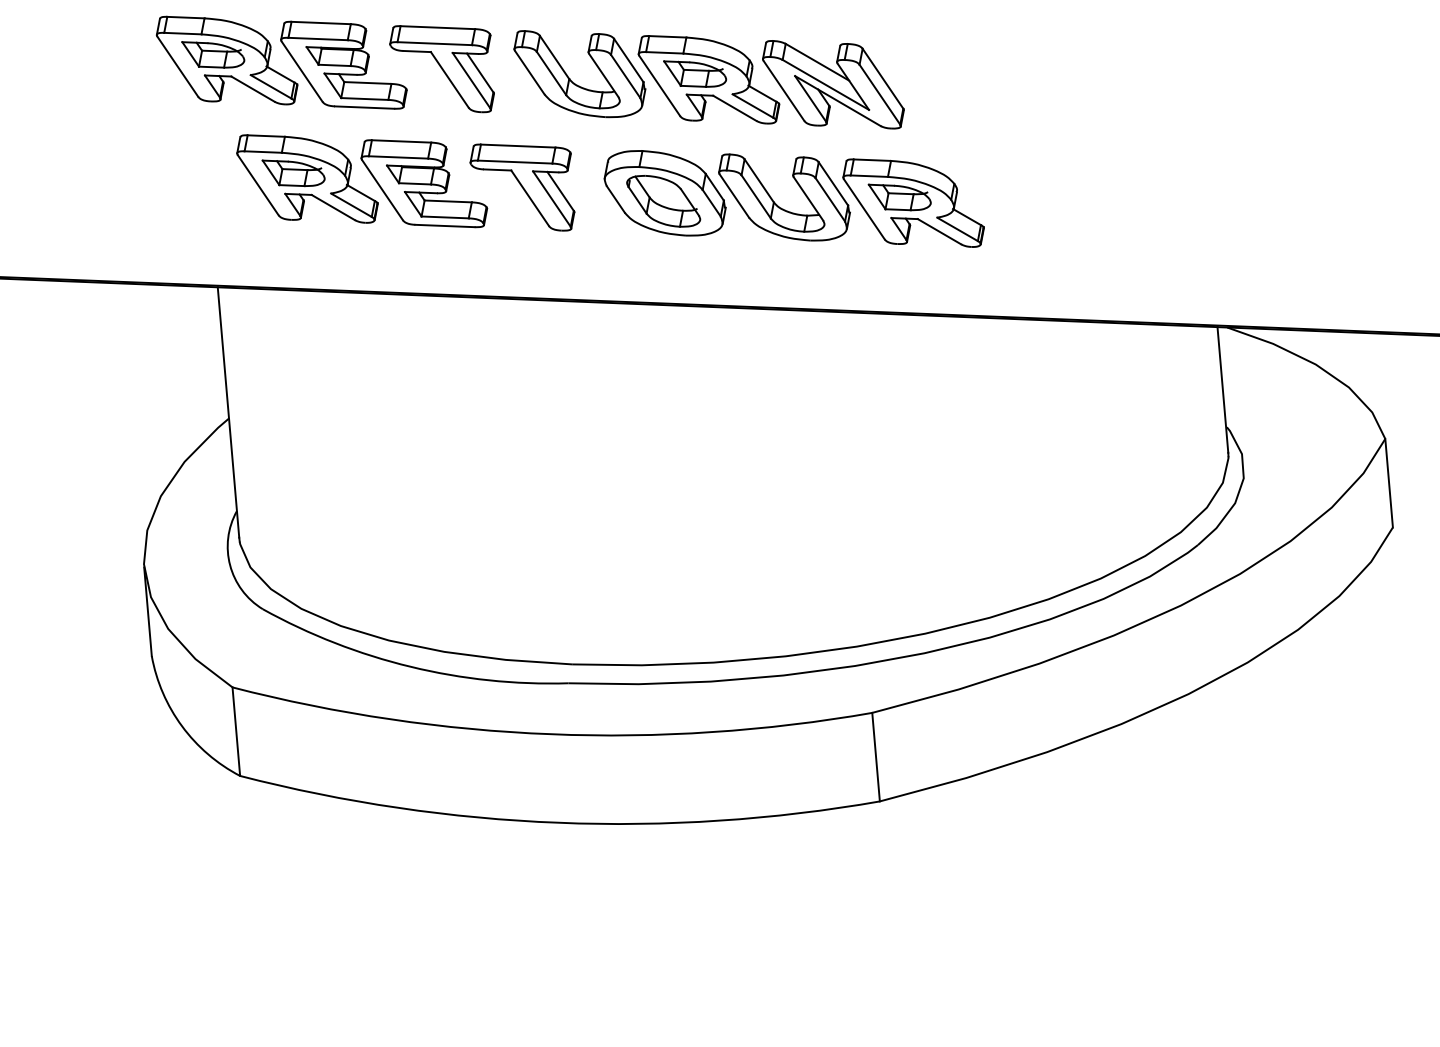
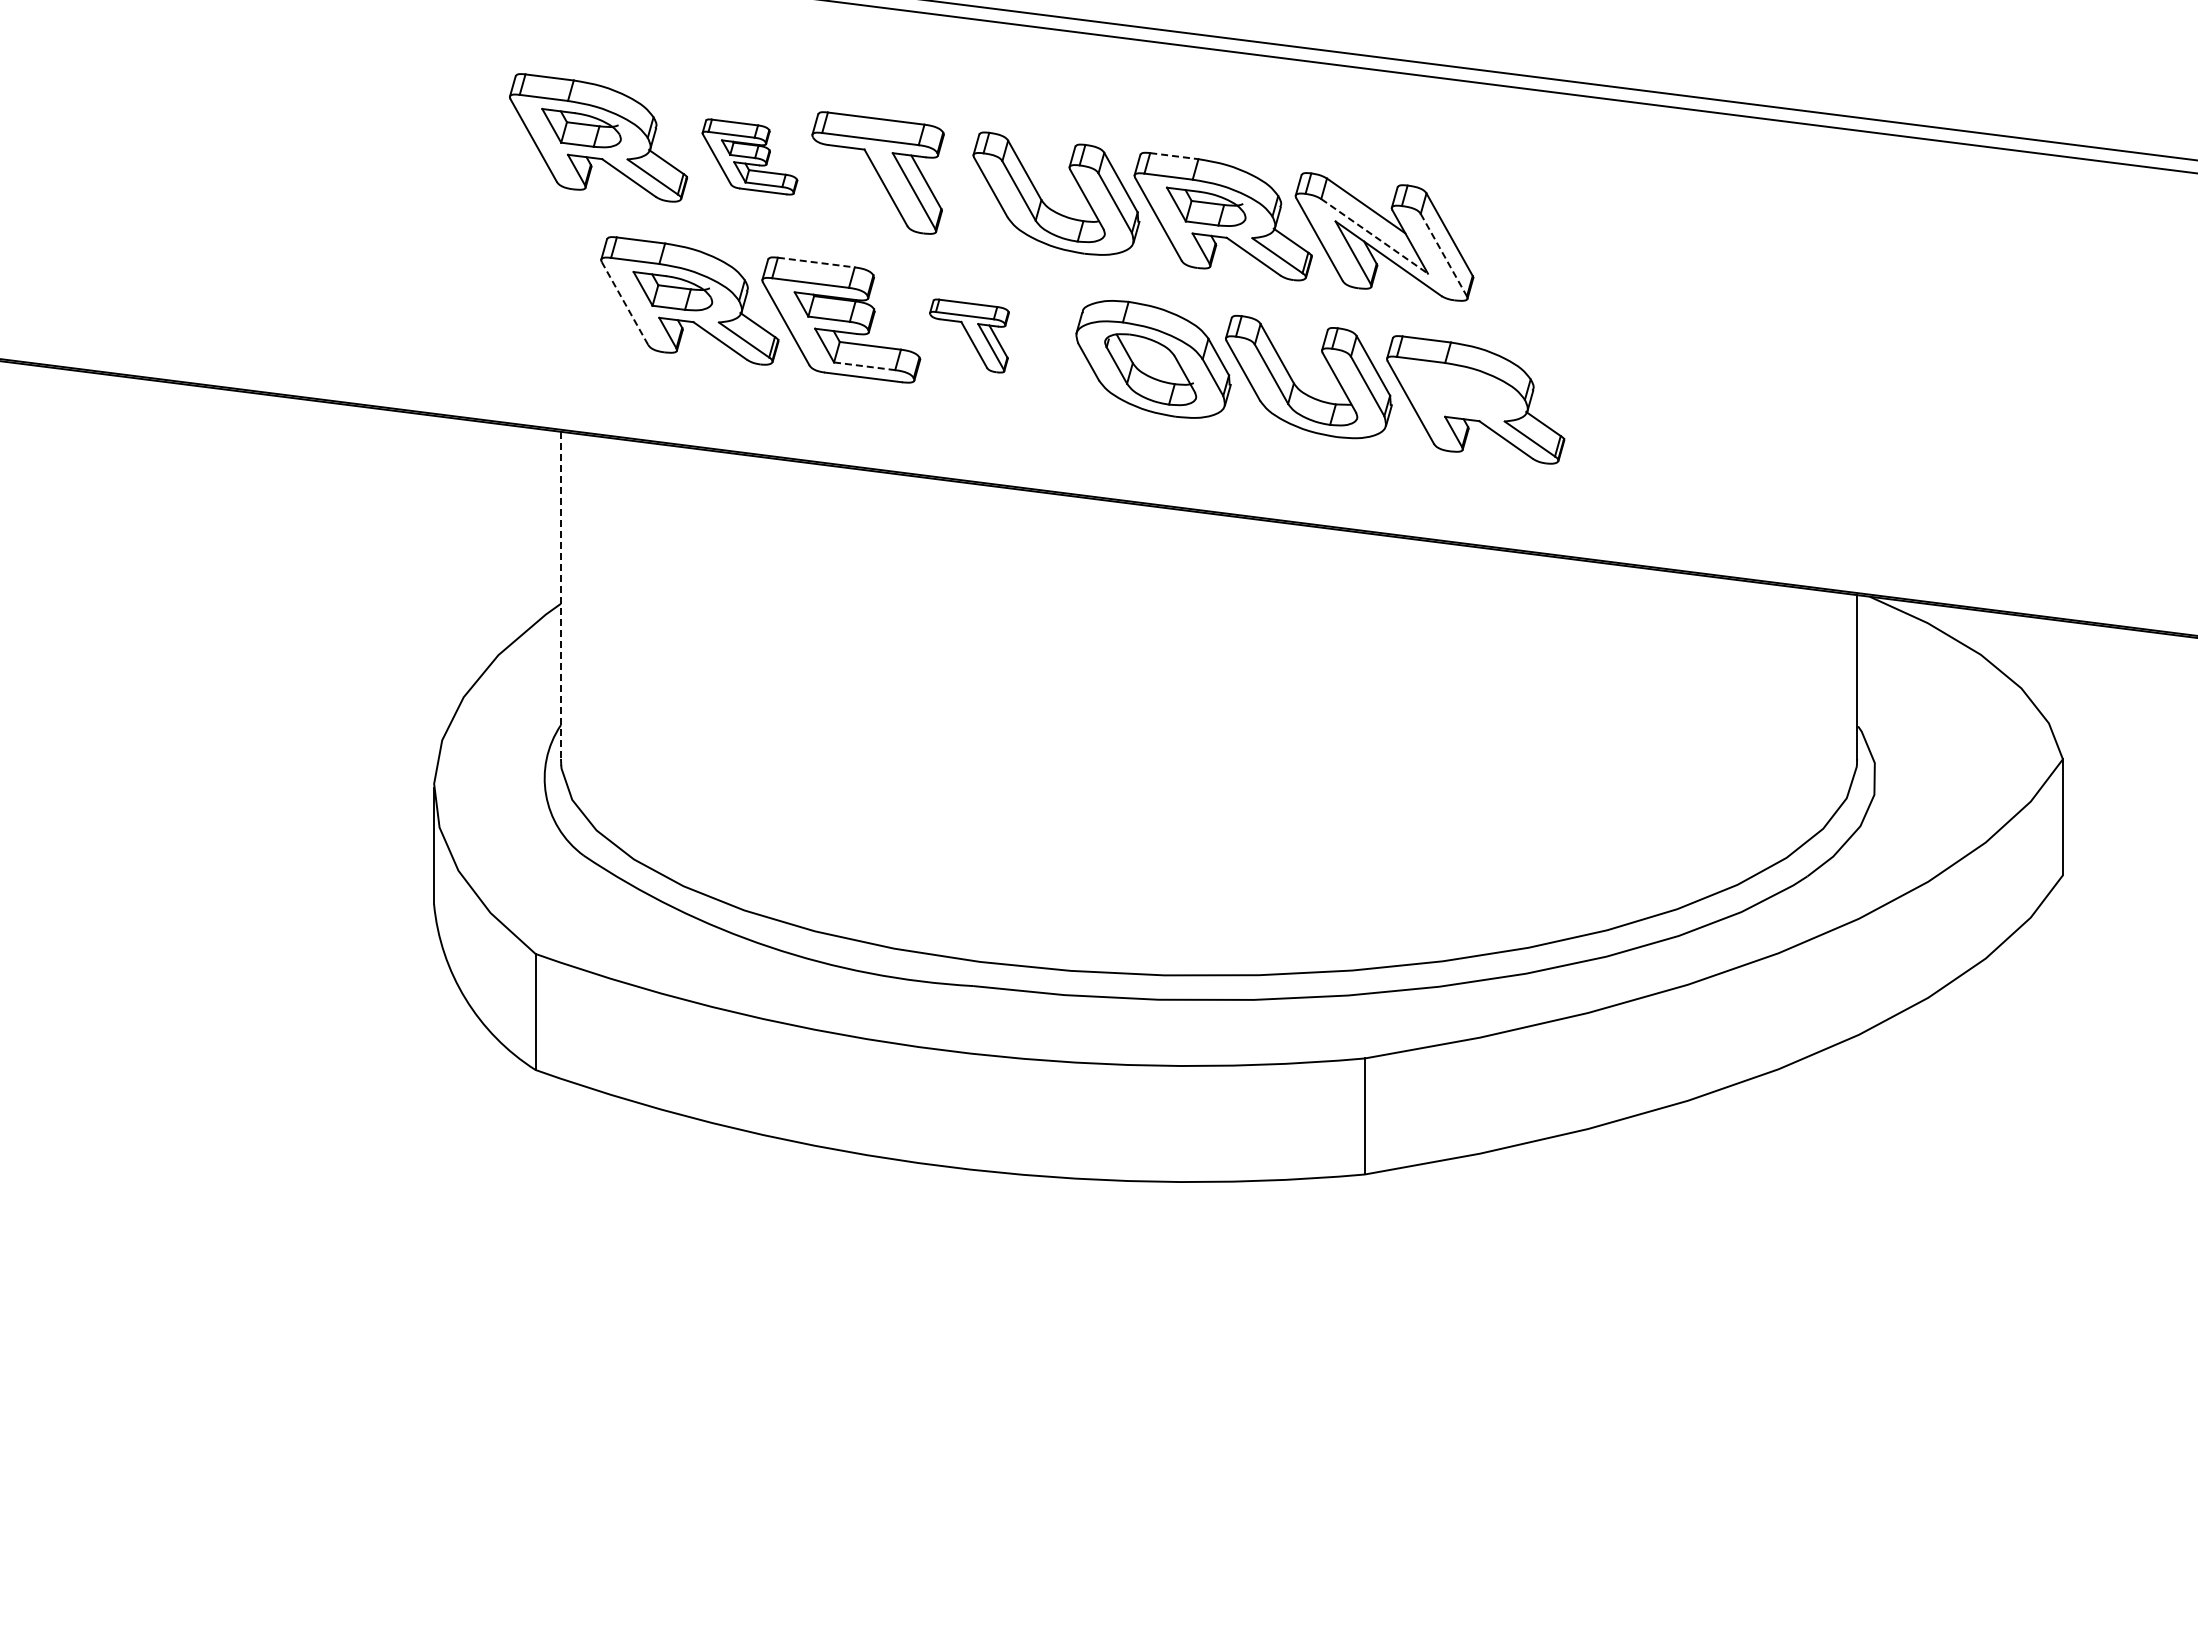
line: (667, 37) -> (1174, 156), solid -> dashed
part: (343, 64) -> (749, 156), size x0.6
line: (826, 84) -> (1375, 236), solid -> dashed
line: (880, 94) -> (1444, 255), solid -> dashed
line: (401, 141) -> (816, 262), solid -> dashed
line: (257, 185) -> (624, 303), solid -> dashed
part: (523, 187) -> (969, 335), size x0.6
part: (899, 197) -> (1458, 390), removed
line: (445, 217) -> (864, 366), solid -> dashed
line: (228, 412) -> (561, 596), solid -> dashed

